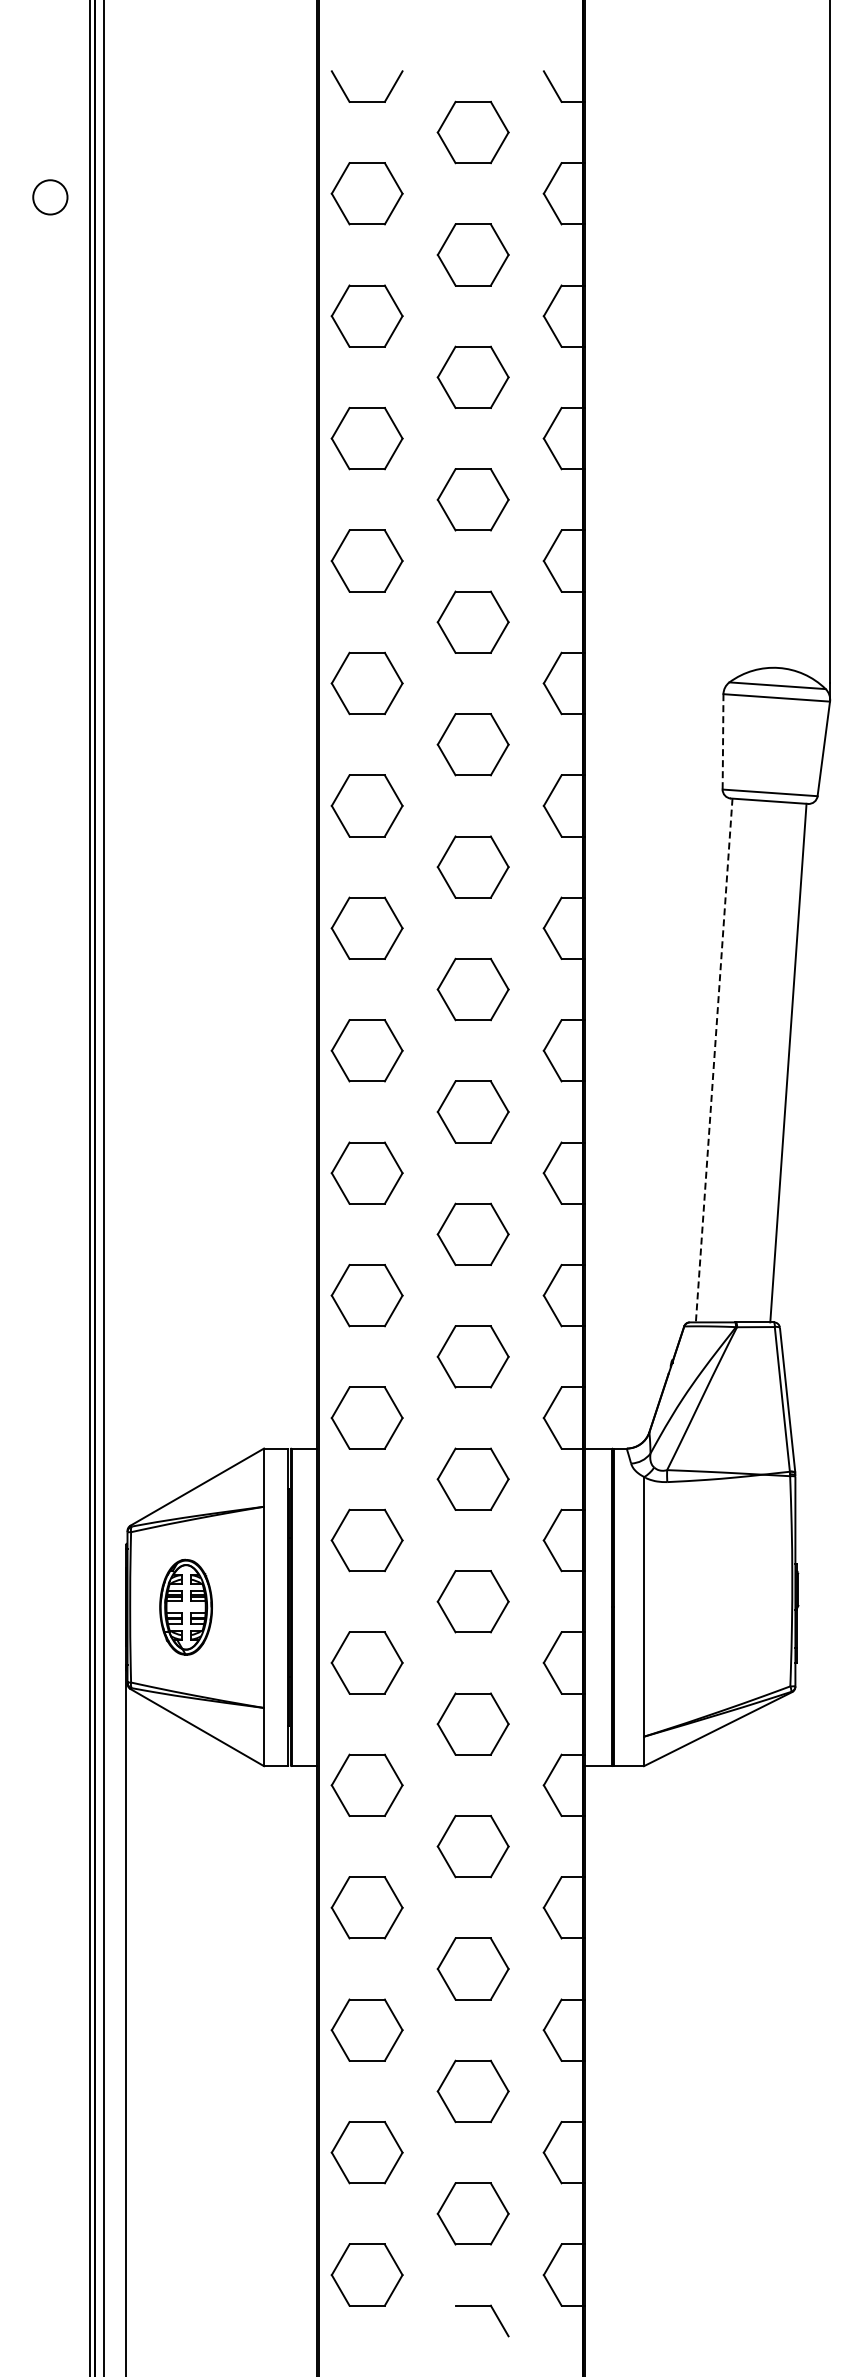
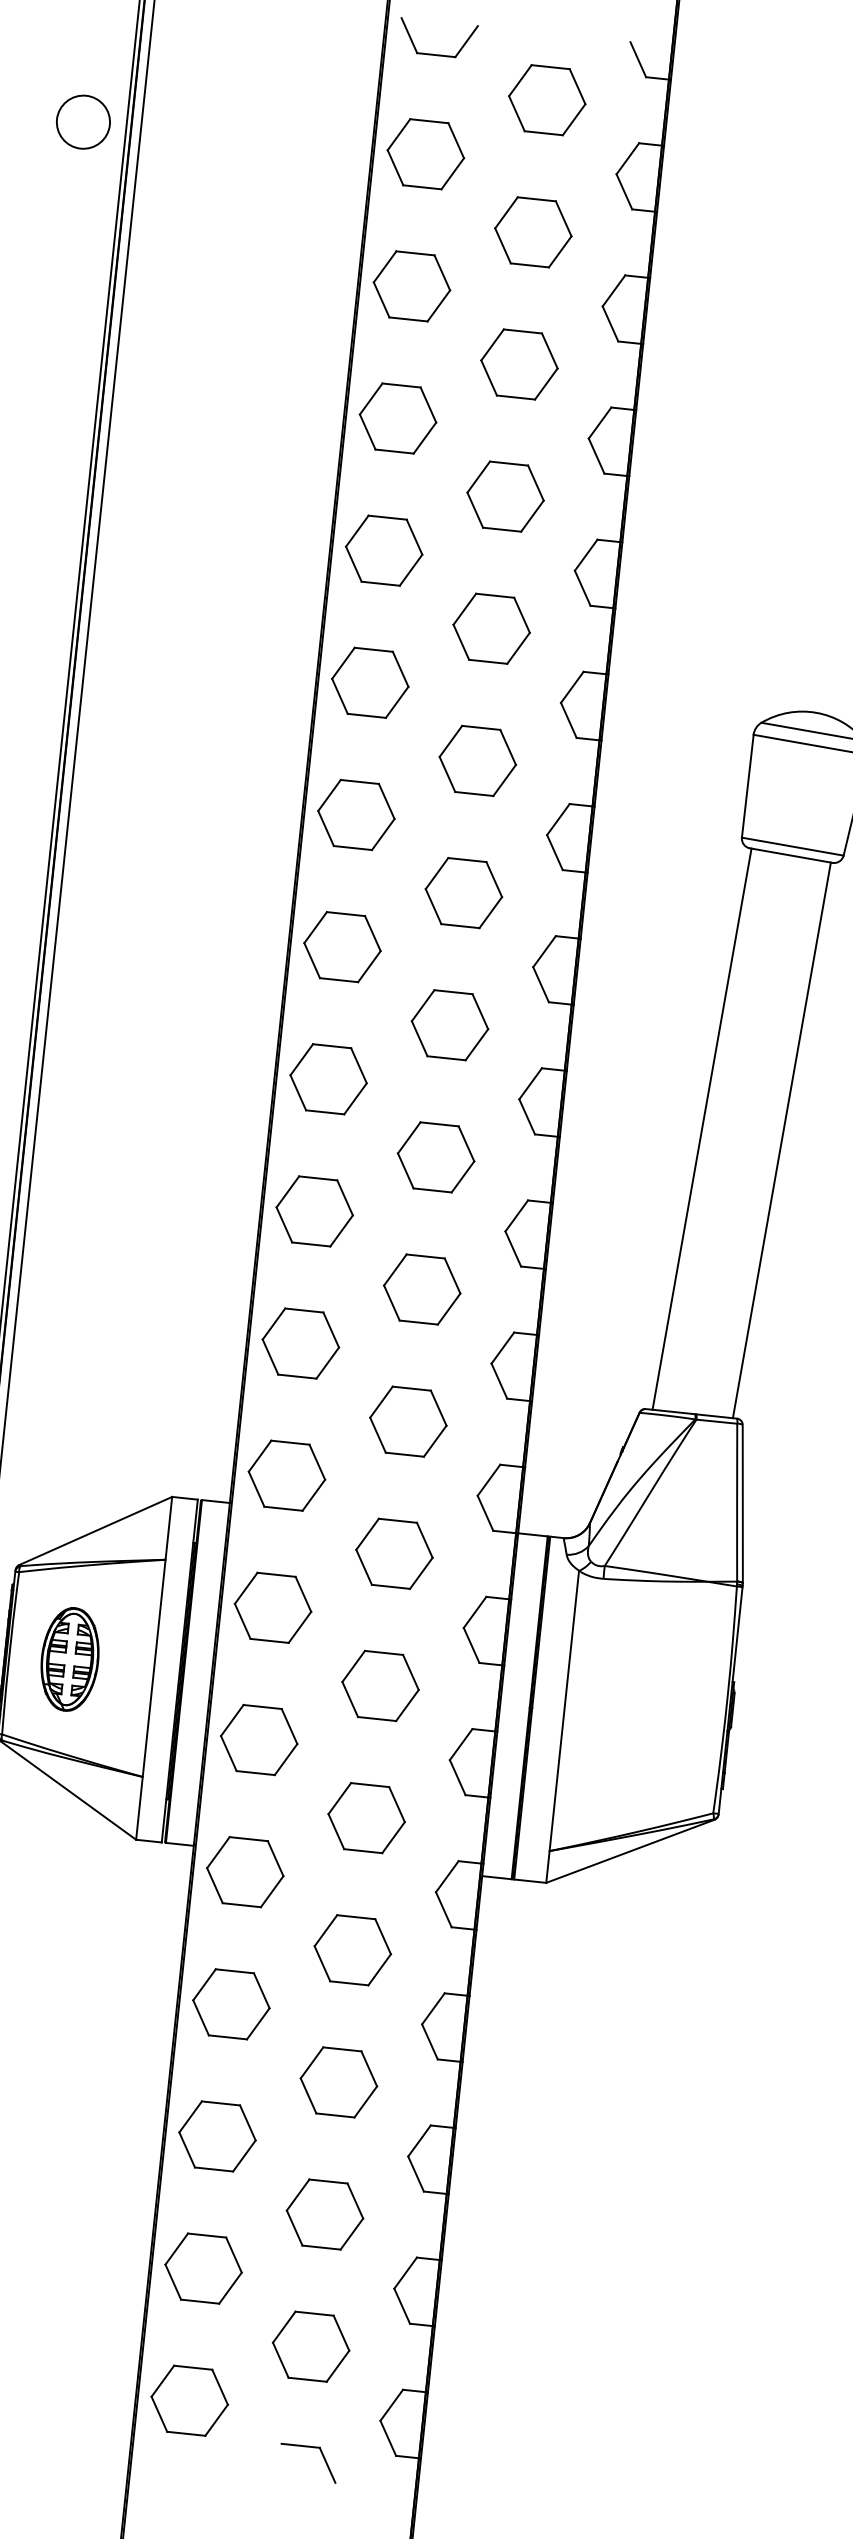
circle: (50, 197) -> (83, 122), size x1.43
line: (723, 741) -> (748, 785), dashed -> solid
line: (714, 1060) -> (702, 1129), dashed -> solid

